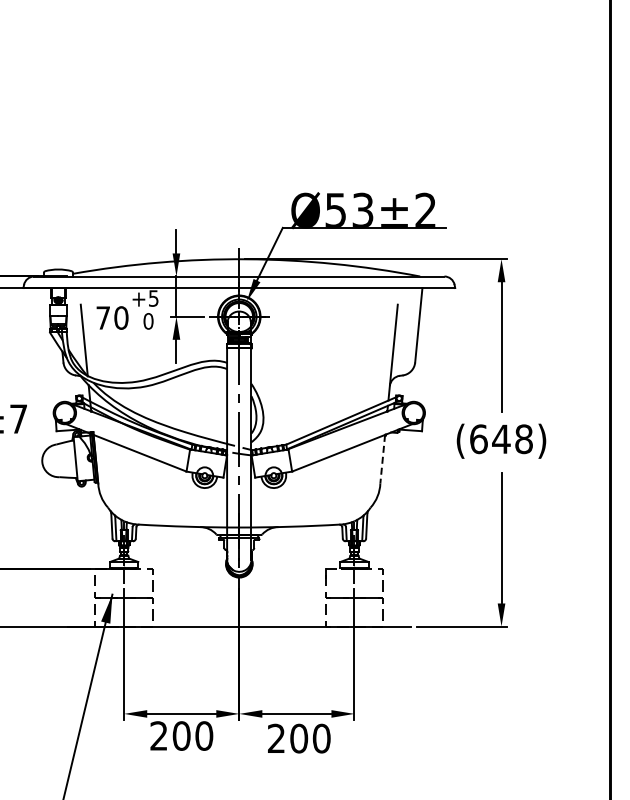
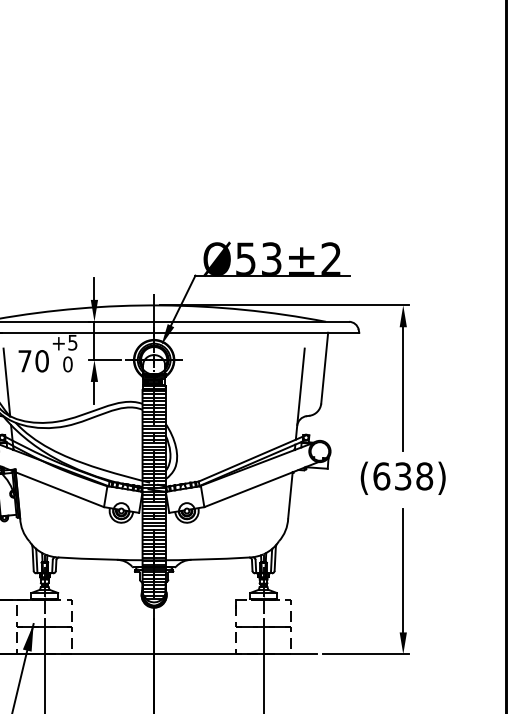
text: (501, 439) -> (403, 476), (648) -> (638)
hatch: (239, 458) -> (154, 494), added
line: (382, 459) -> (290, 495), dashed -> solid

